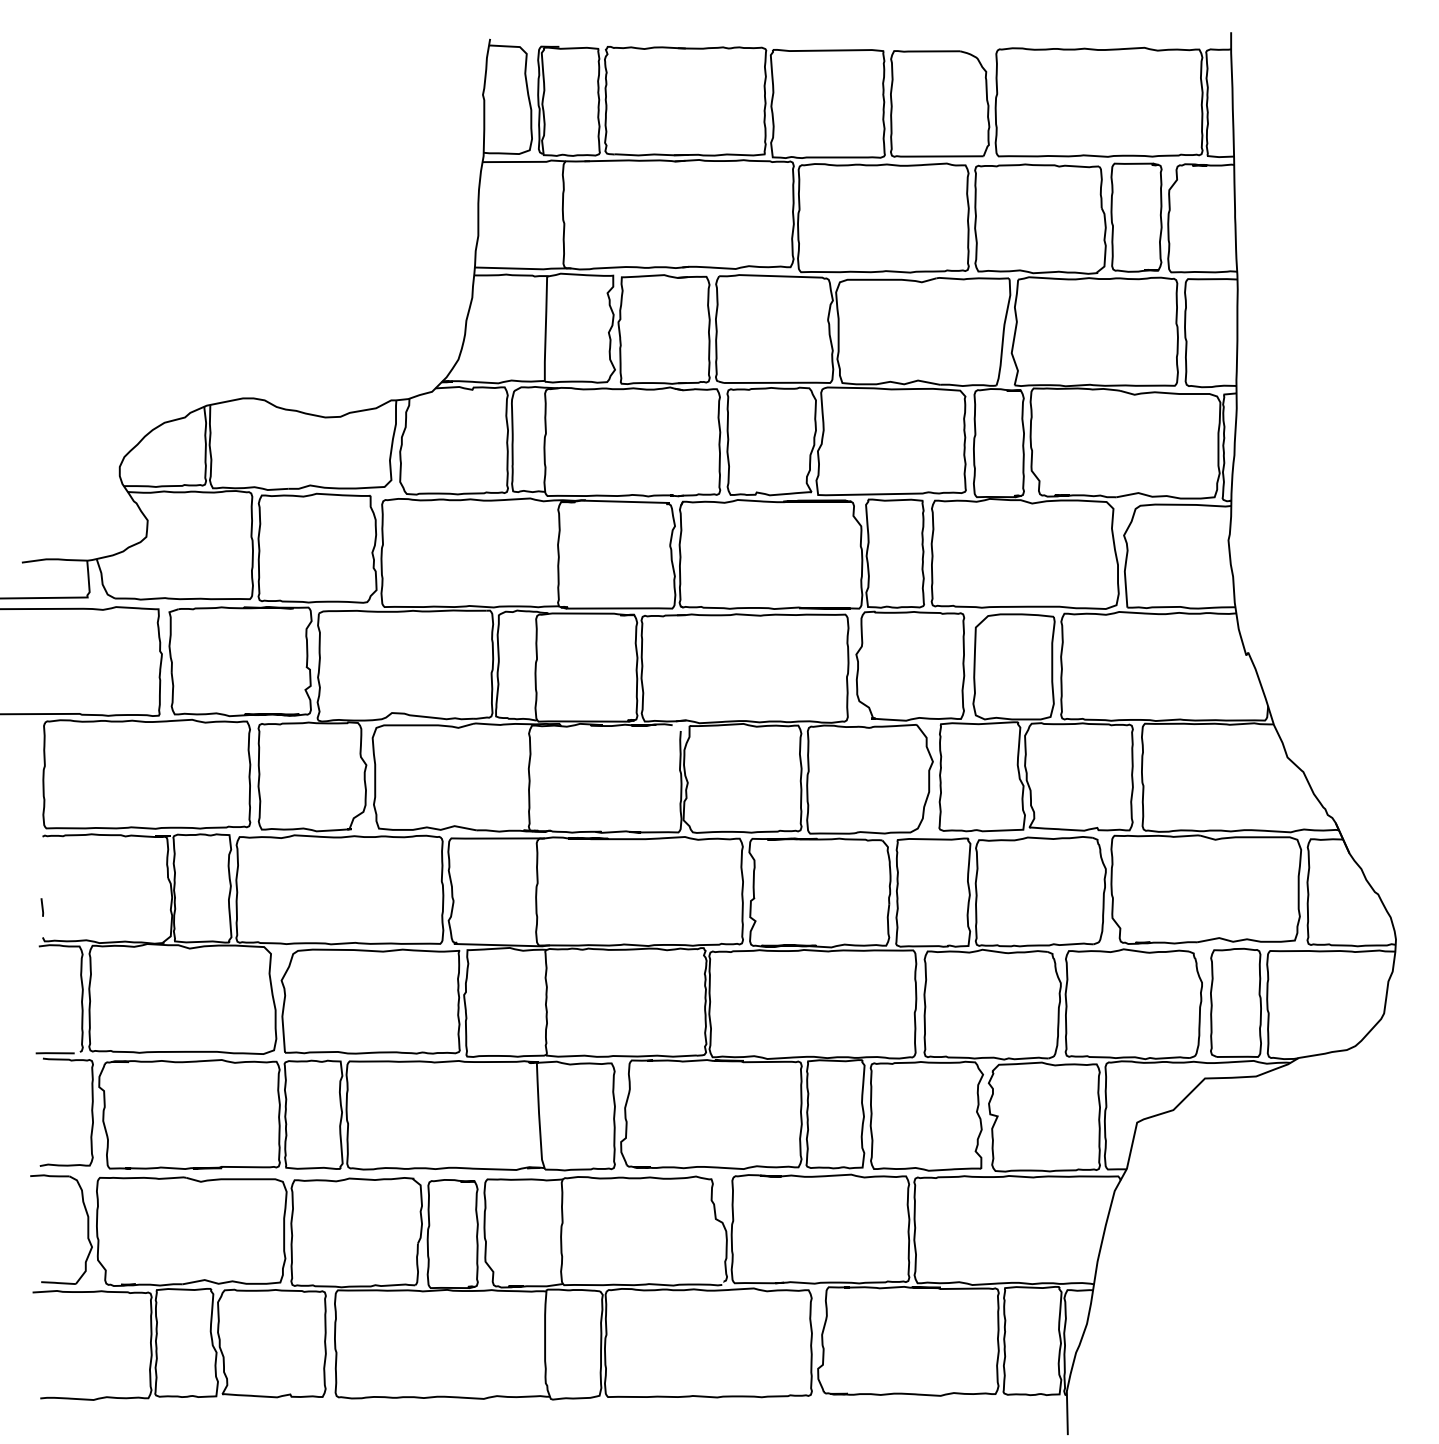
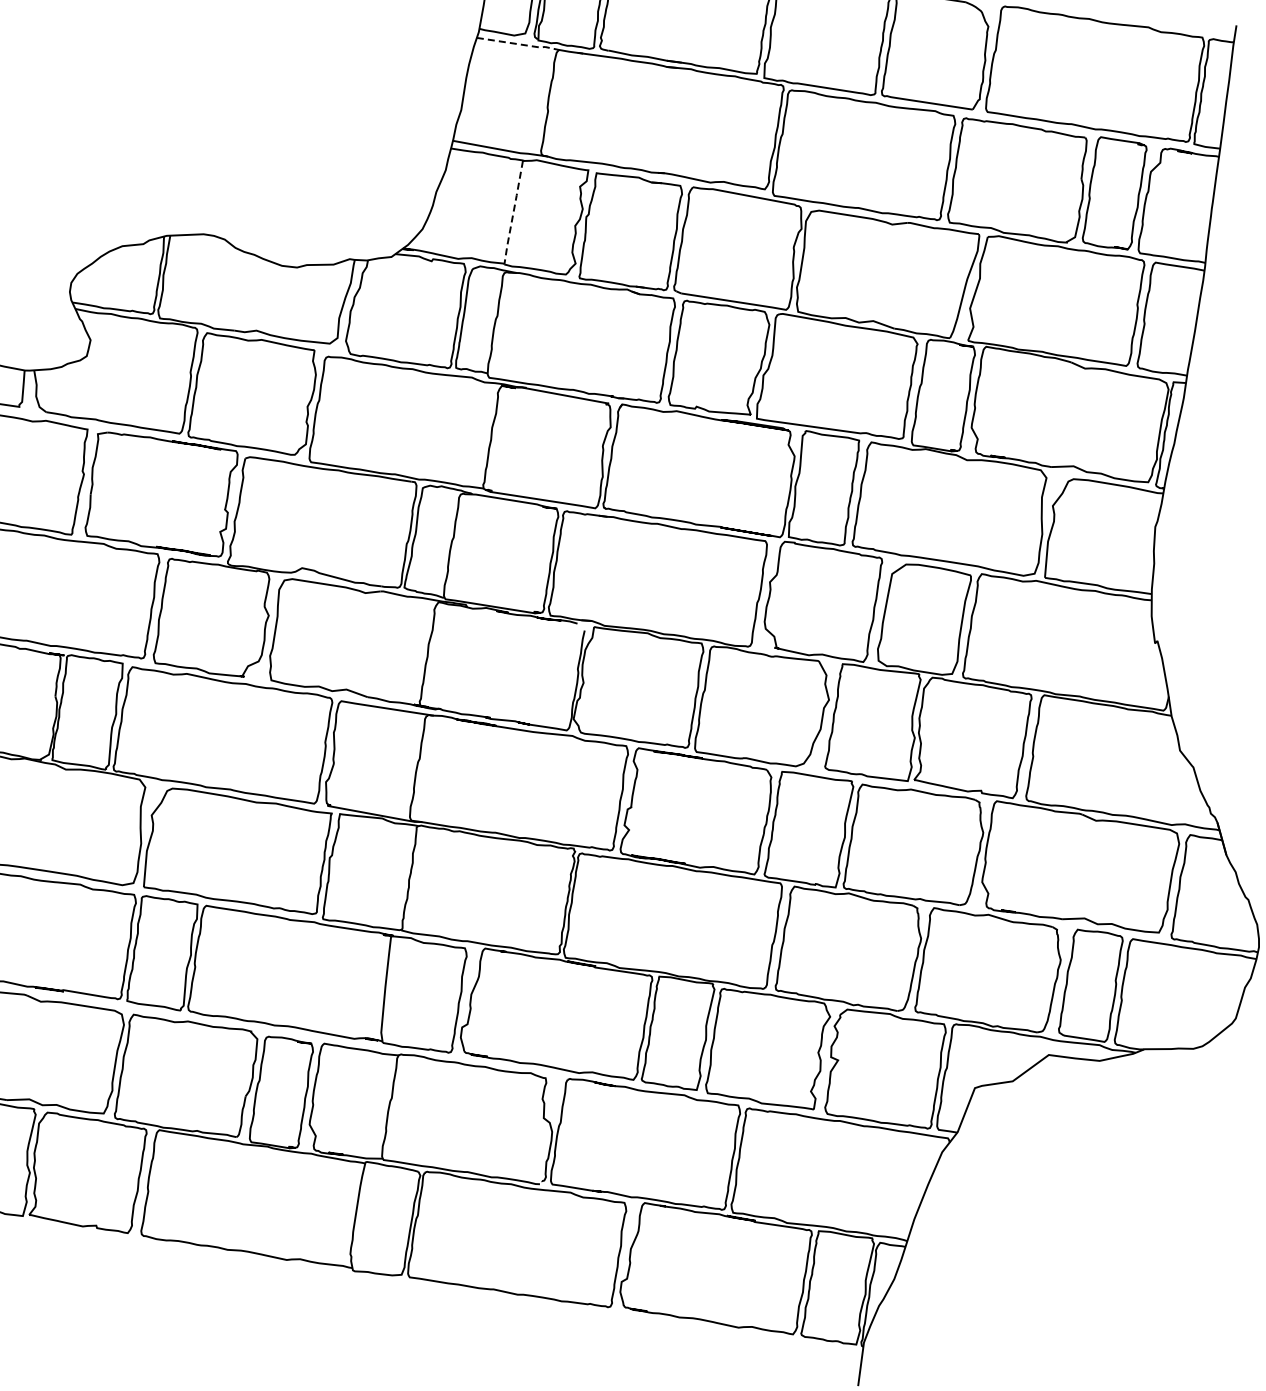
line: (525, 161) -> (519, 43), solid -> dashed
line: (545, 329) -> (513, 212), solid -> dashed

